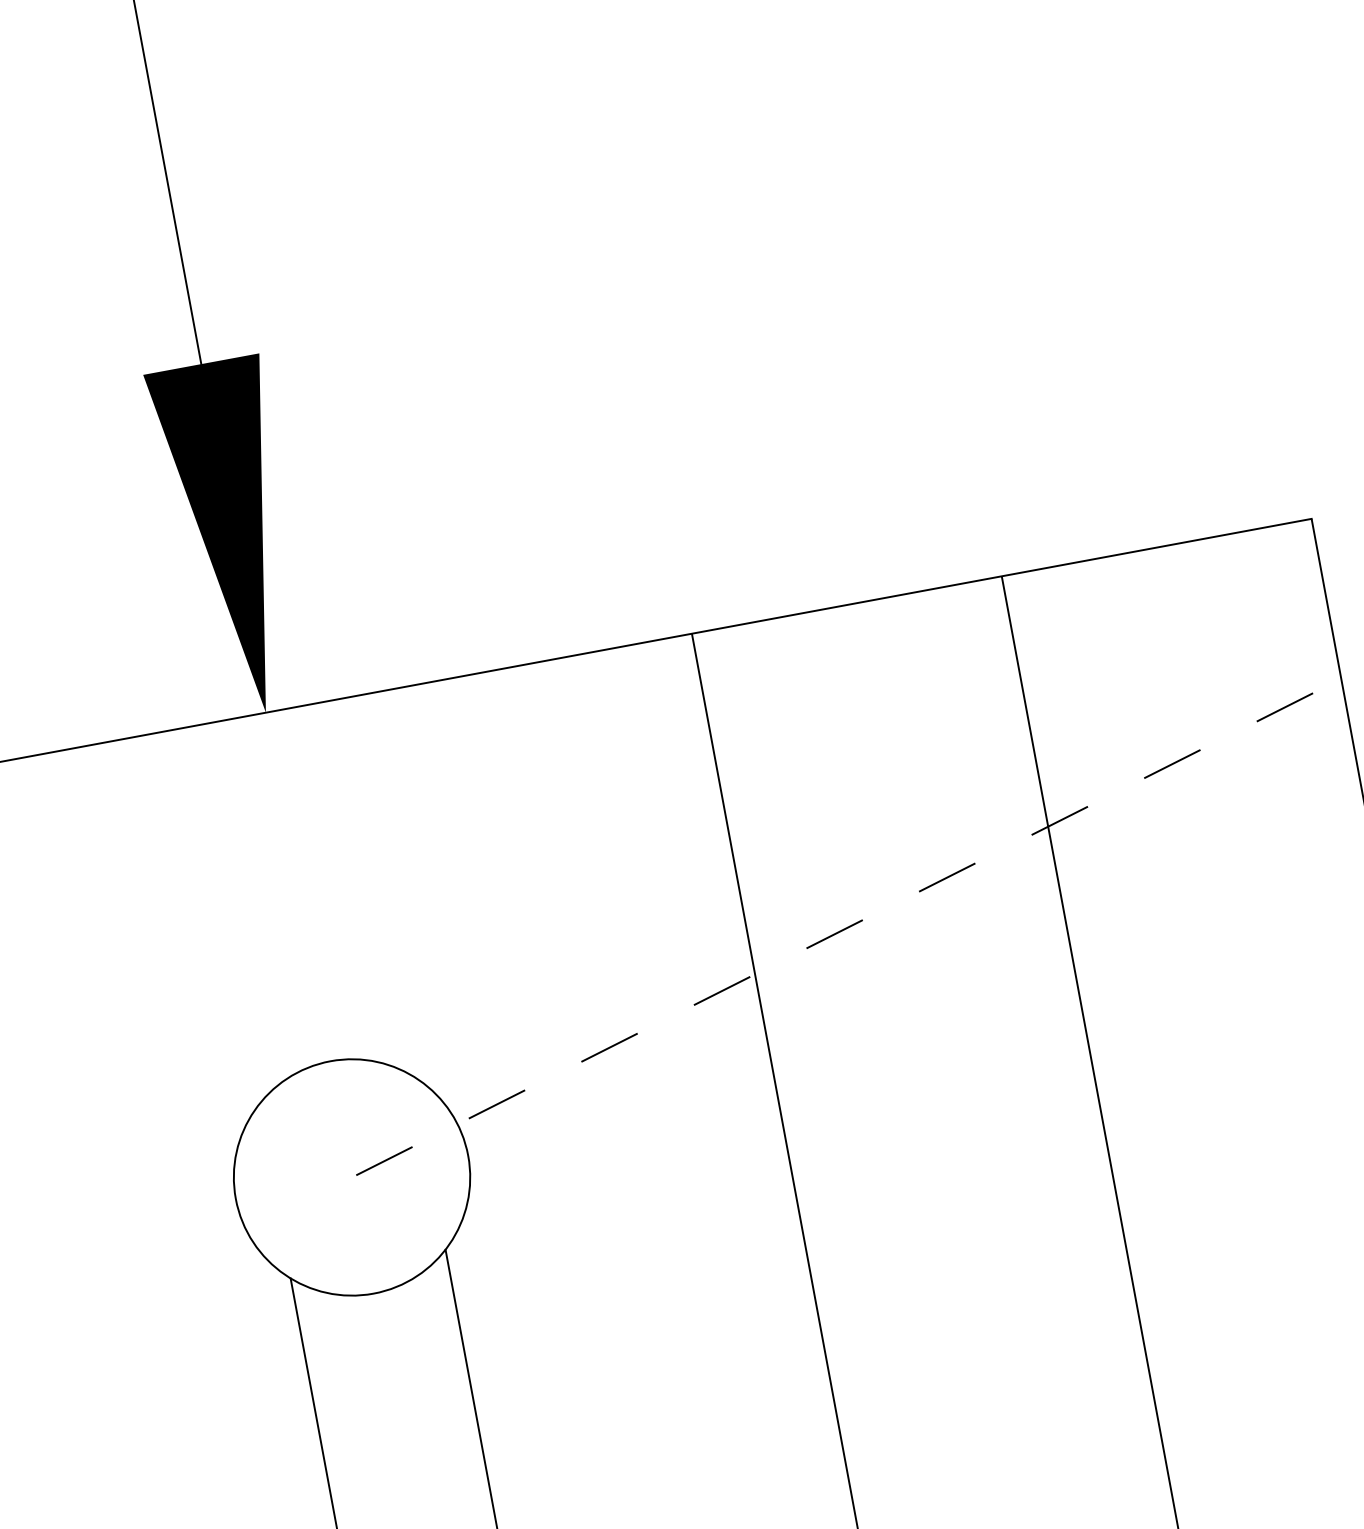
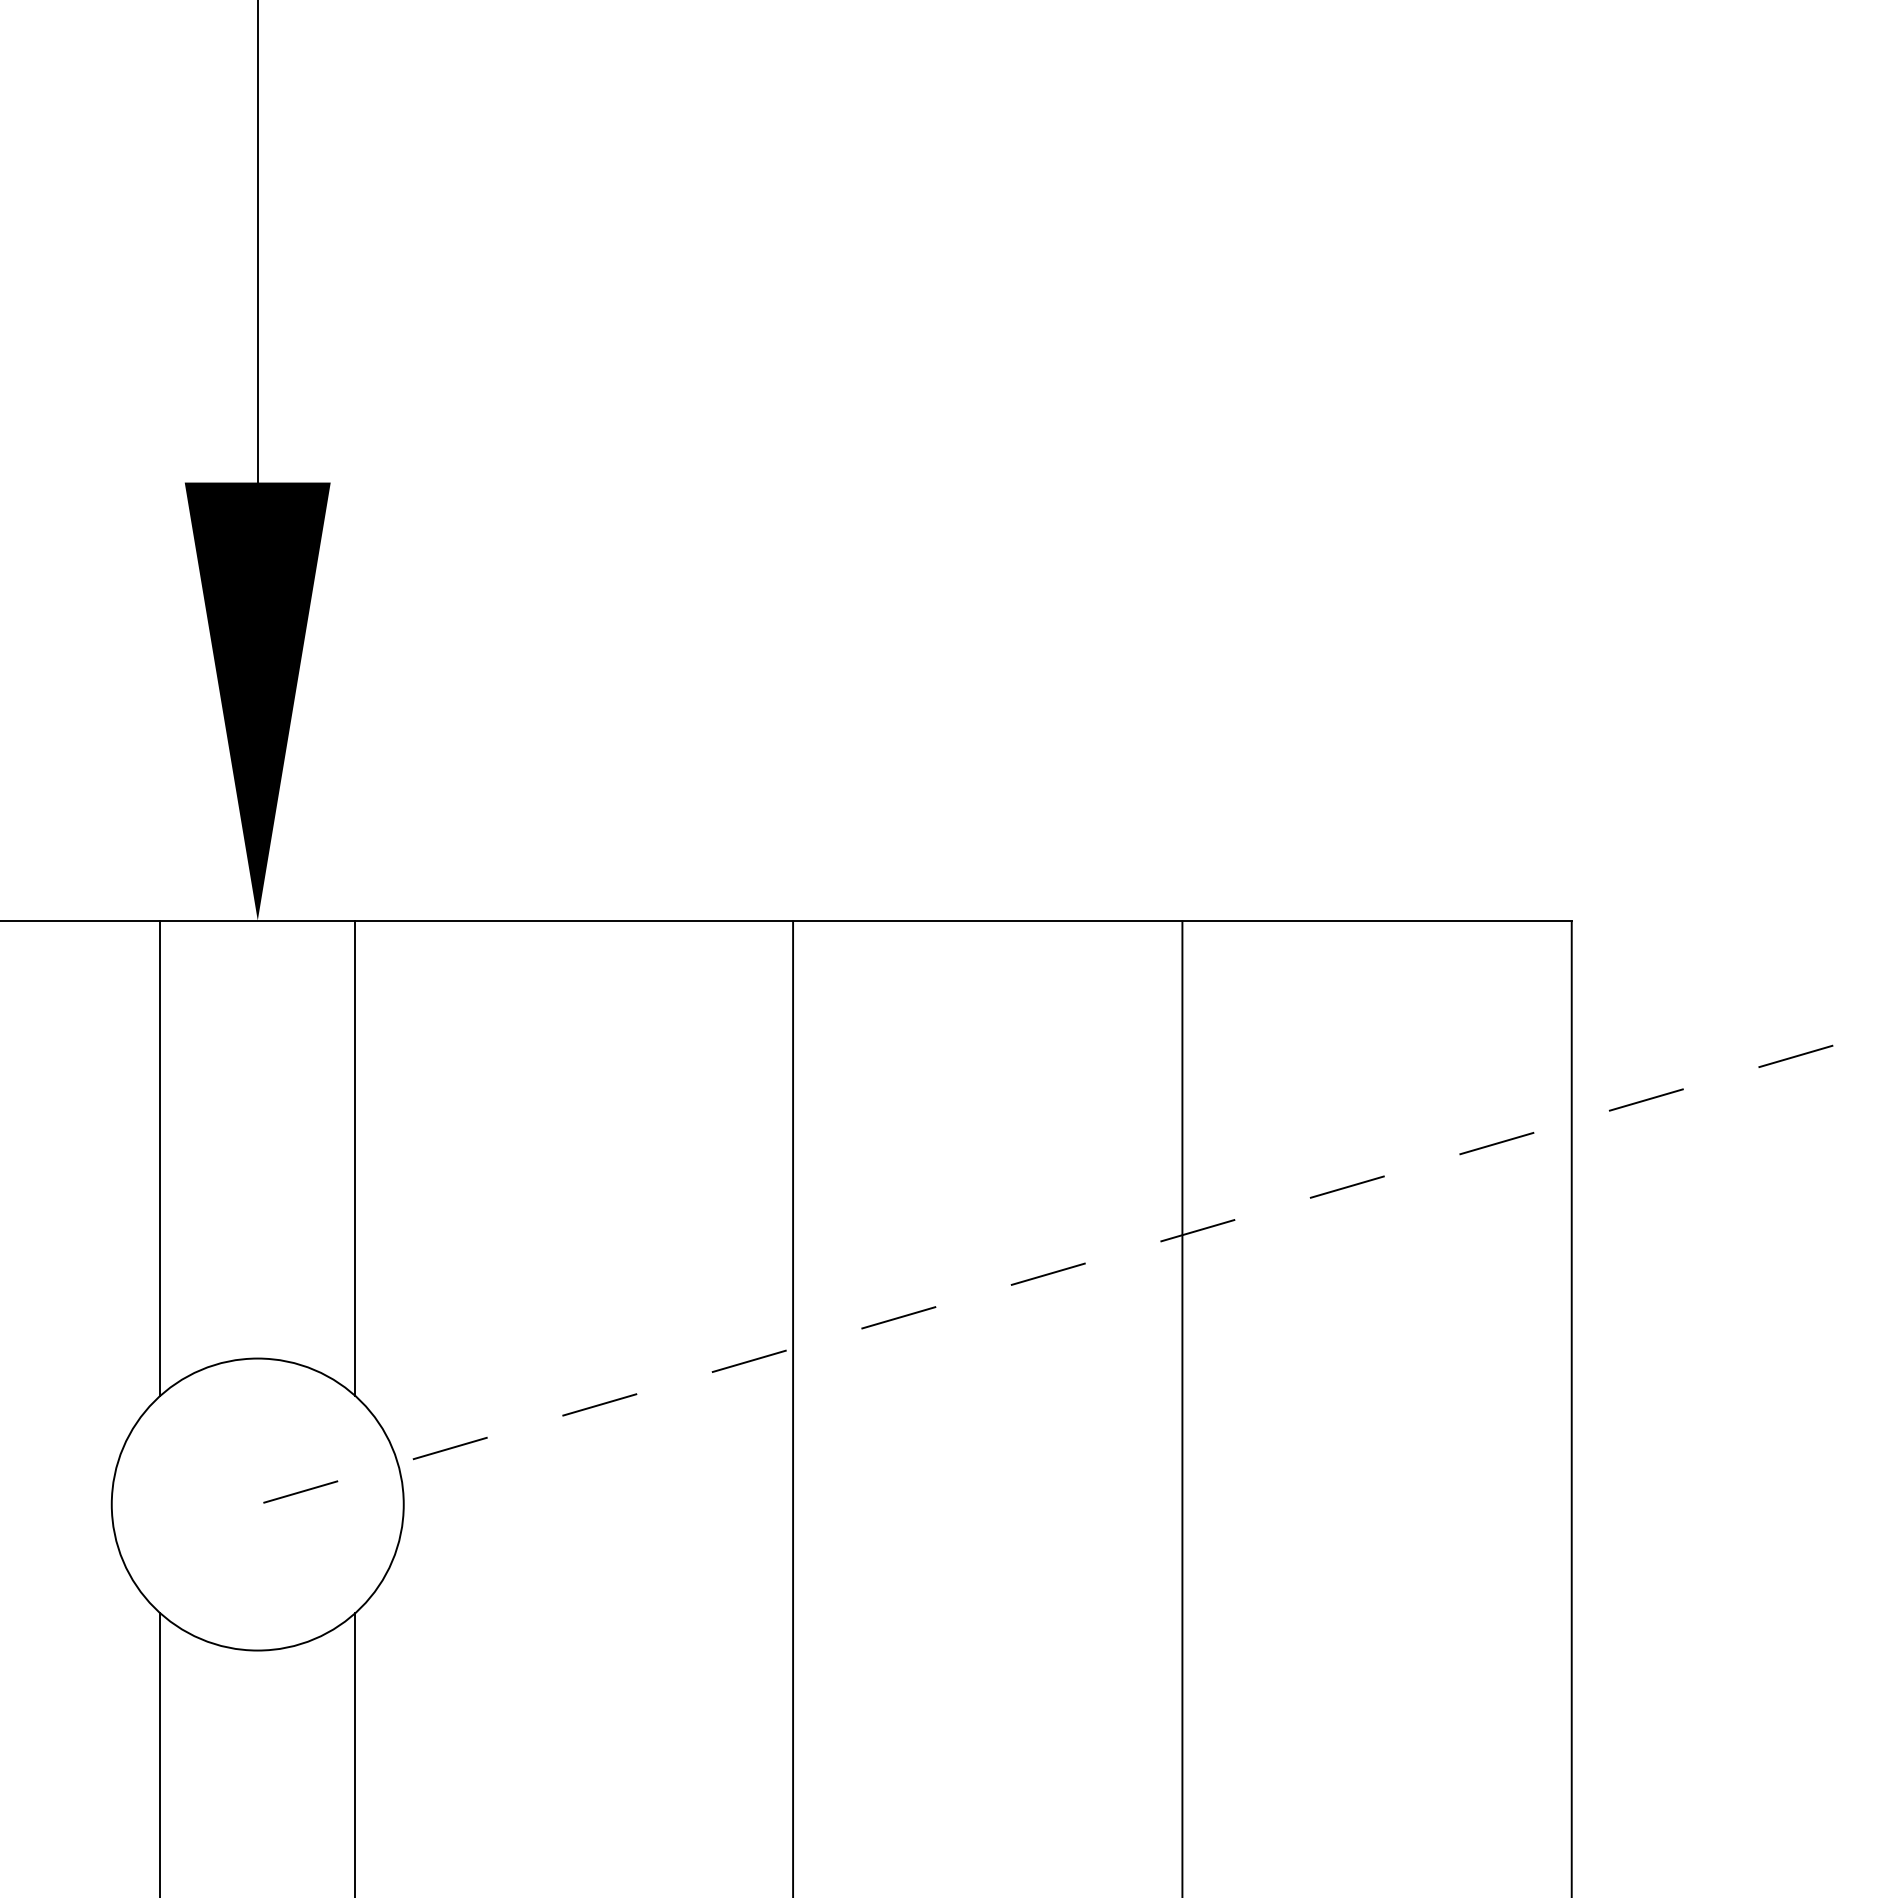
line: (378, 886) -> (355, 1157), added
line: (223, 915) -> (160, 1157), added

